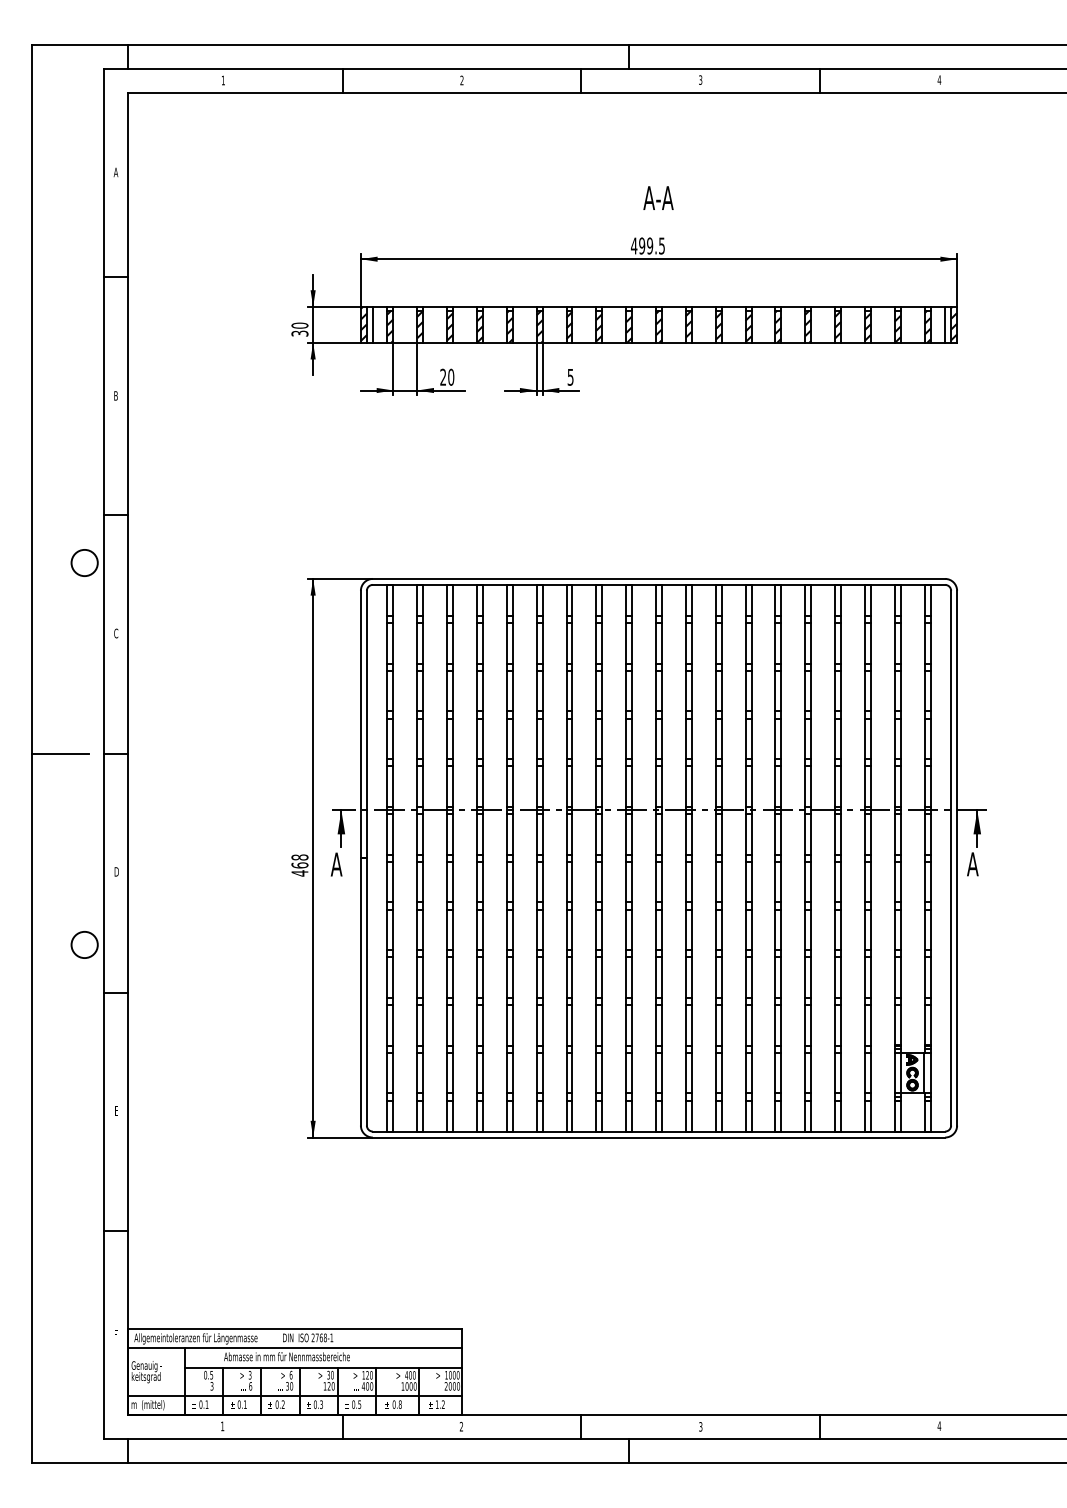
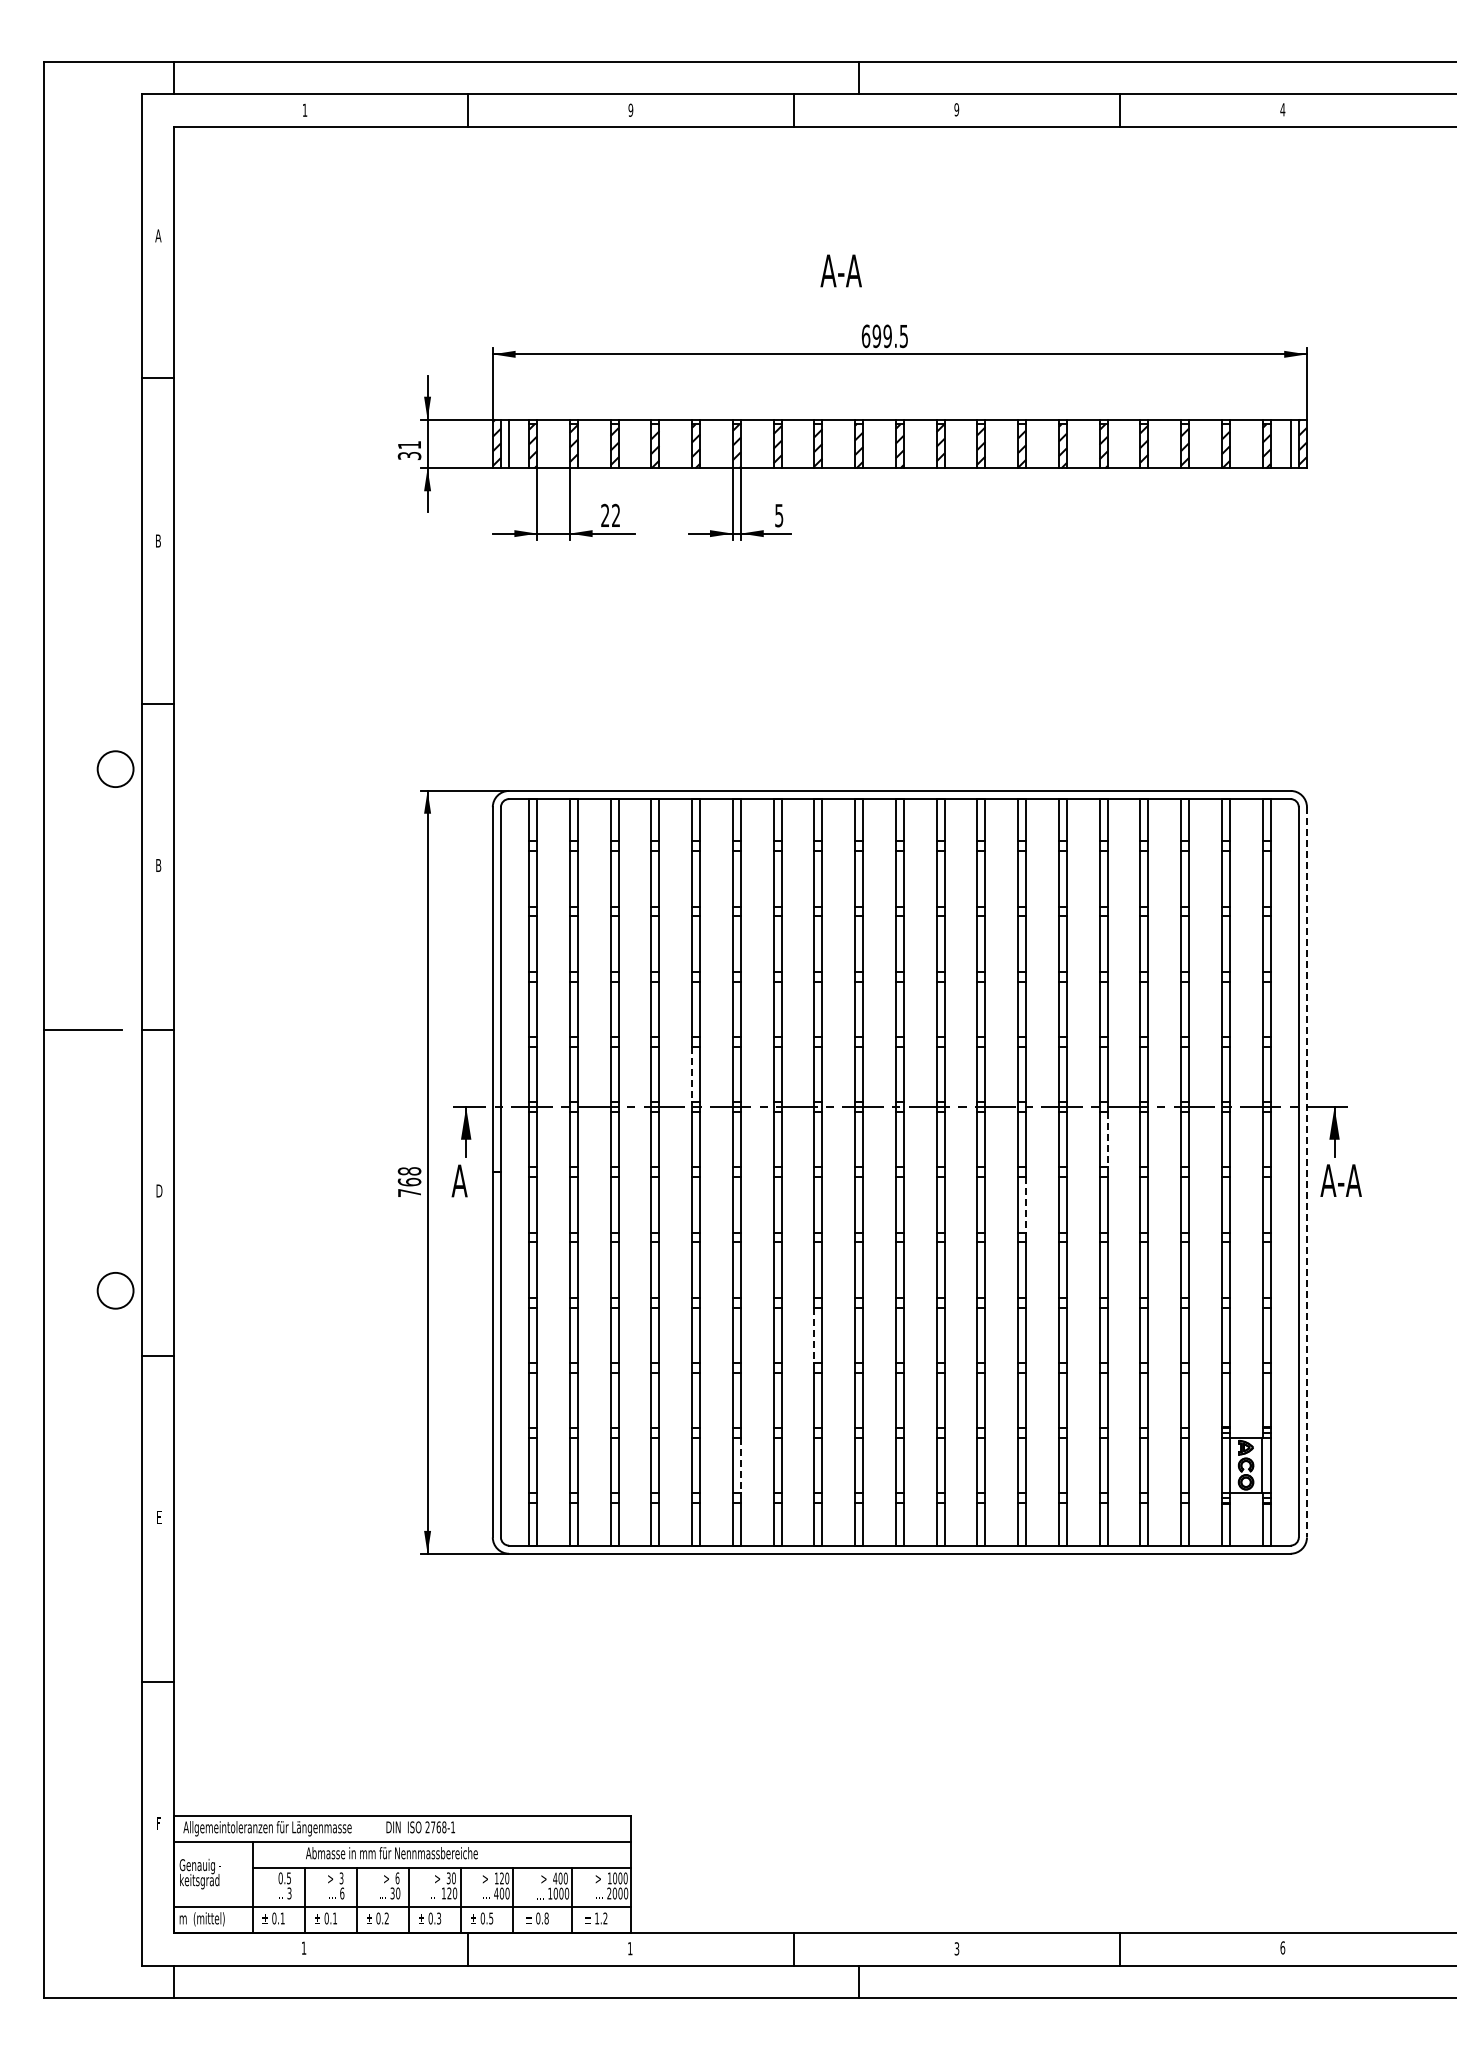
text: (461, 79) -> (630, 109), 2 -> 9
text: (700, 79) -> (956, 109), 3 -> 9
text: (657, 197) -> (840, 270), moved
text: (633, 246) -> (865, 336), 499.5 -> 699.5
text: (299, 325) -> (409, 444), 30 -> 31
text: (451, 377) -> (616, 515), 20 -> 22
text: (116, 633) -> (158, 865), C -> B
line: (507, 786) -> (692, 1074), solid -> dashed
line: (811, 834) -> (1107, 1139), solid -> dashed
line: (956, 858) -> (1306, 1172), solid -> dashed
text: (988, 864) -> (1349, 1180), A -> A-A
text: (299, 872) -> (409, 1192), 468 -> 768
line: (751, 881) -> (1026, 1204), solid -> dashed
line: (596, 977) -> (814, 1335), solid -> dashed
line: (542, 1072) -> (740, 1465), solid -> dashed
text: (939, 1425) -> (1282, 1947), 4 -> 6
text: (461, 1426) -> (629, 1948), 2 -> 1

